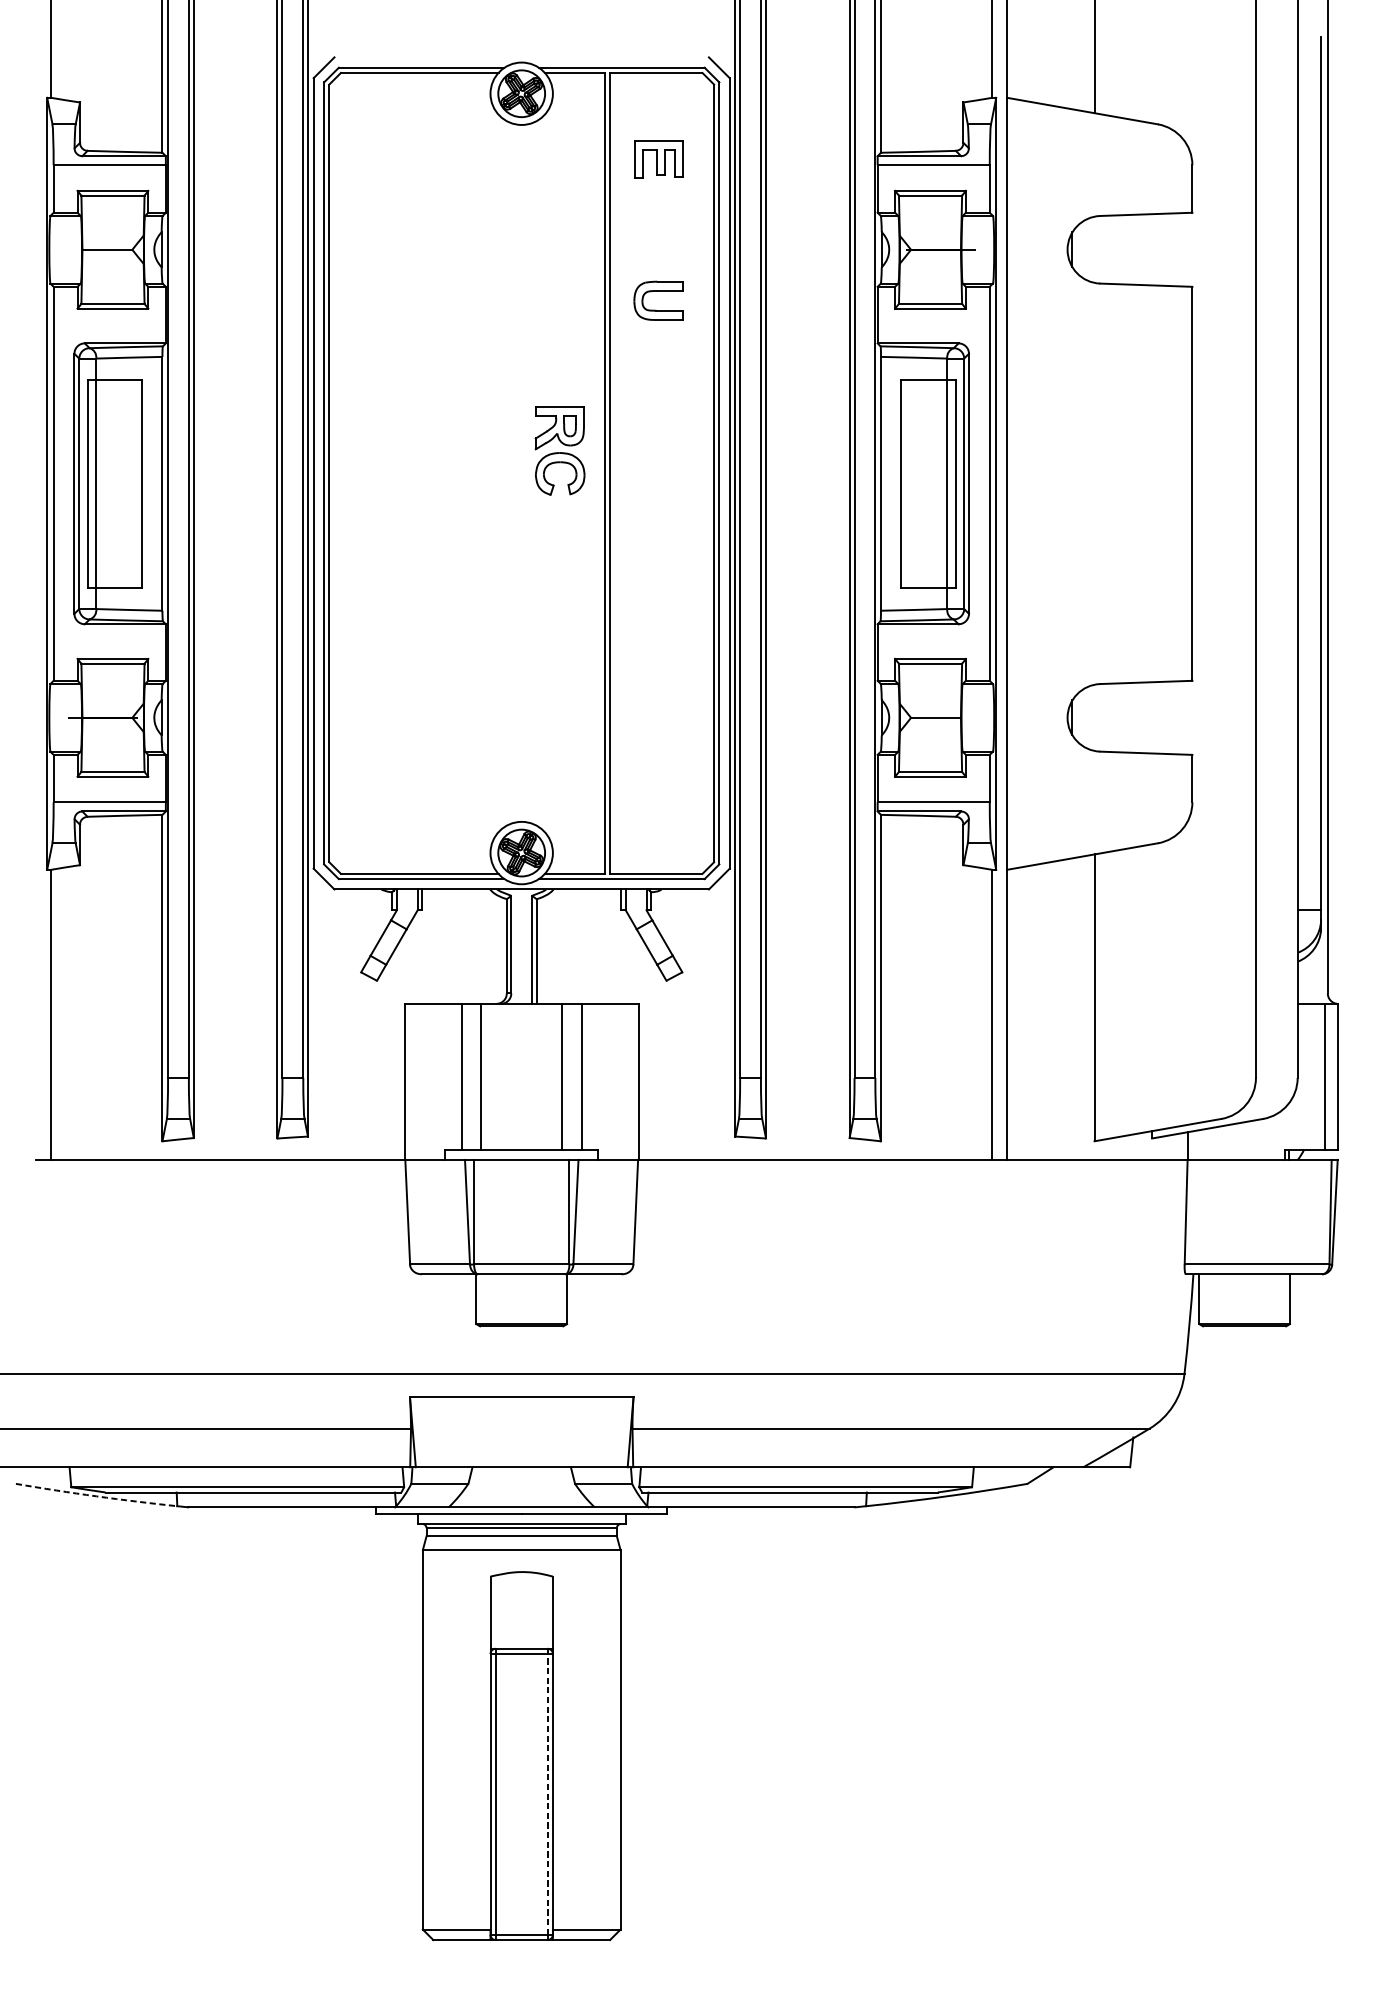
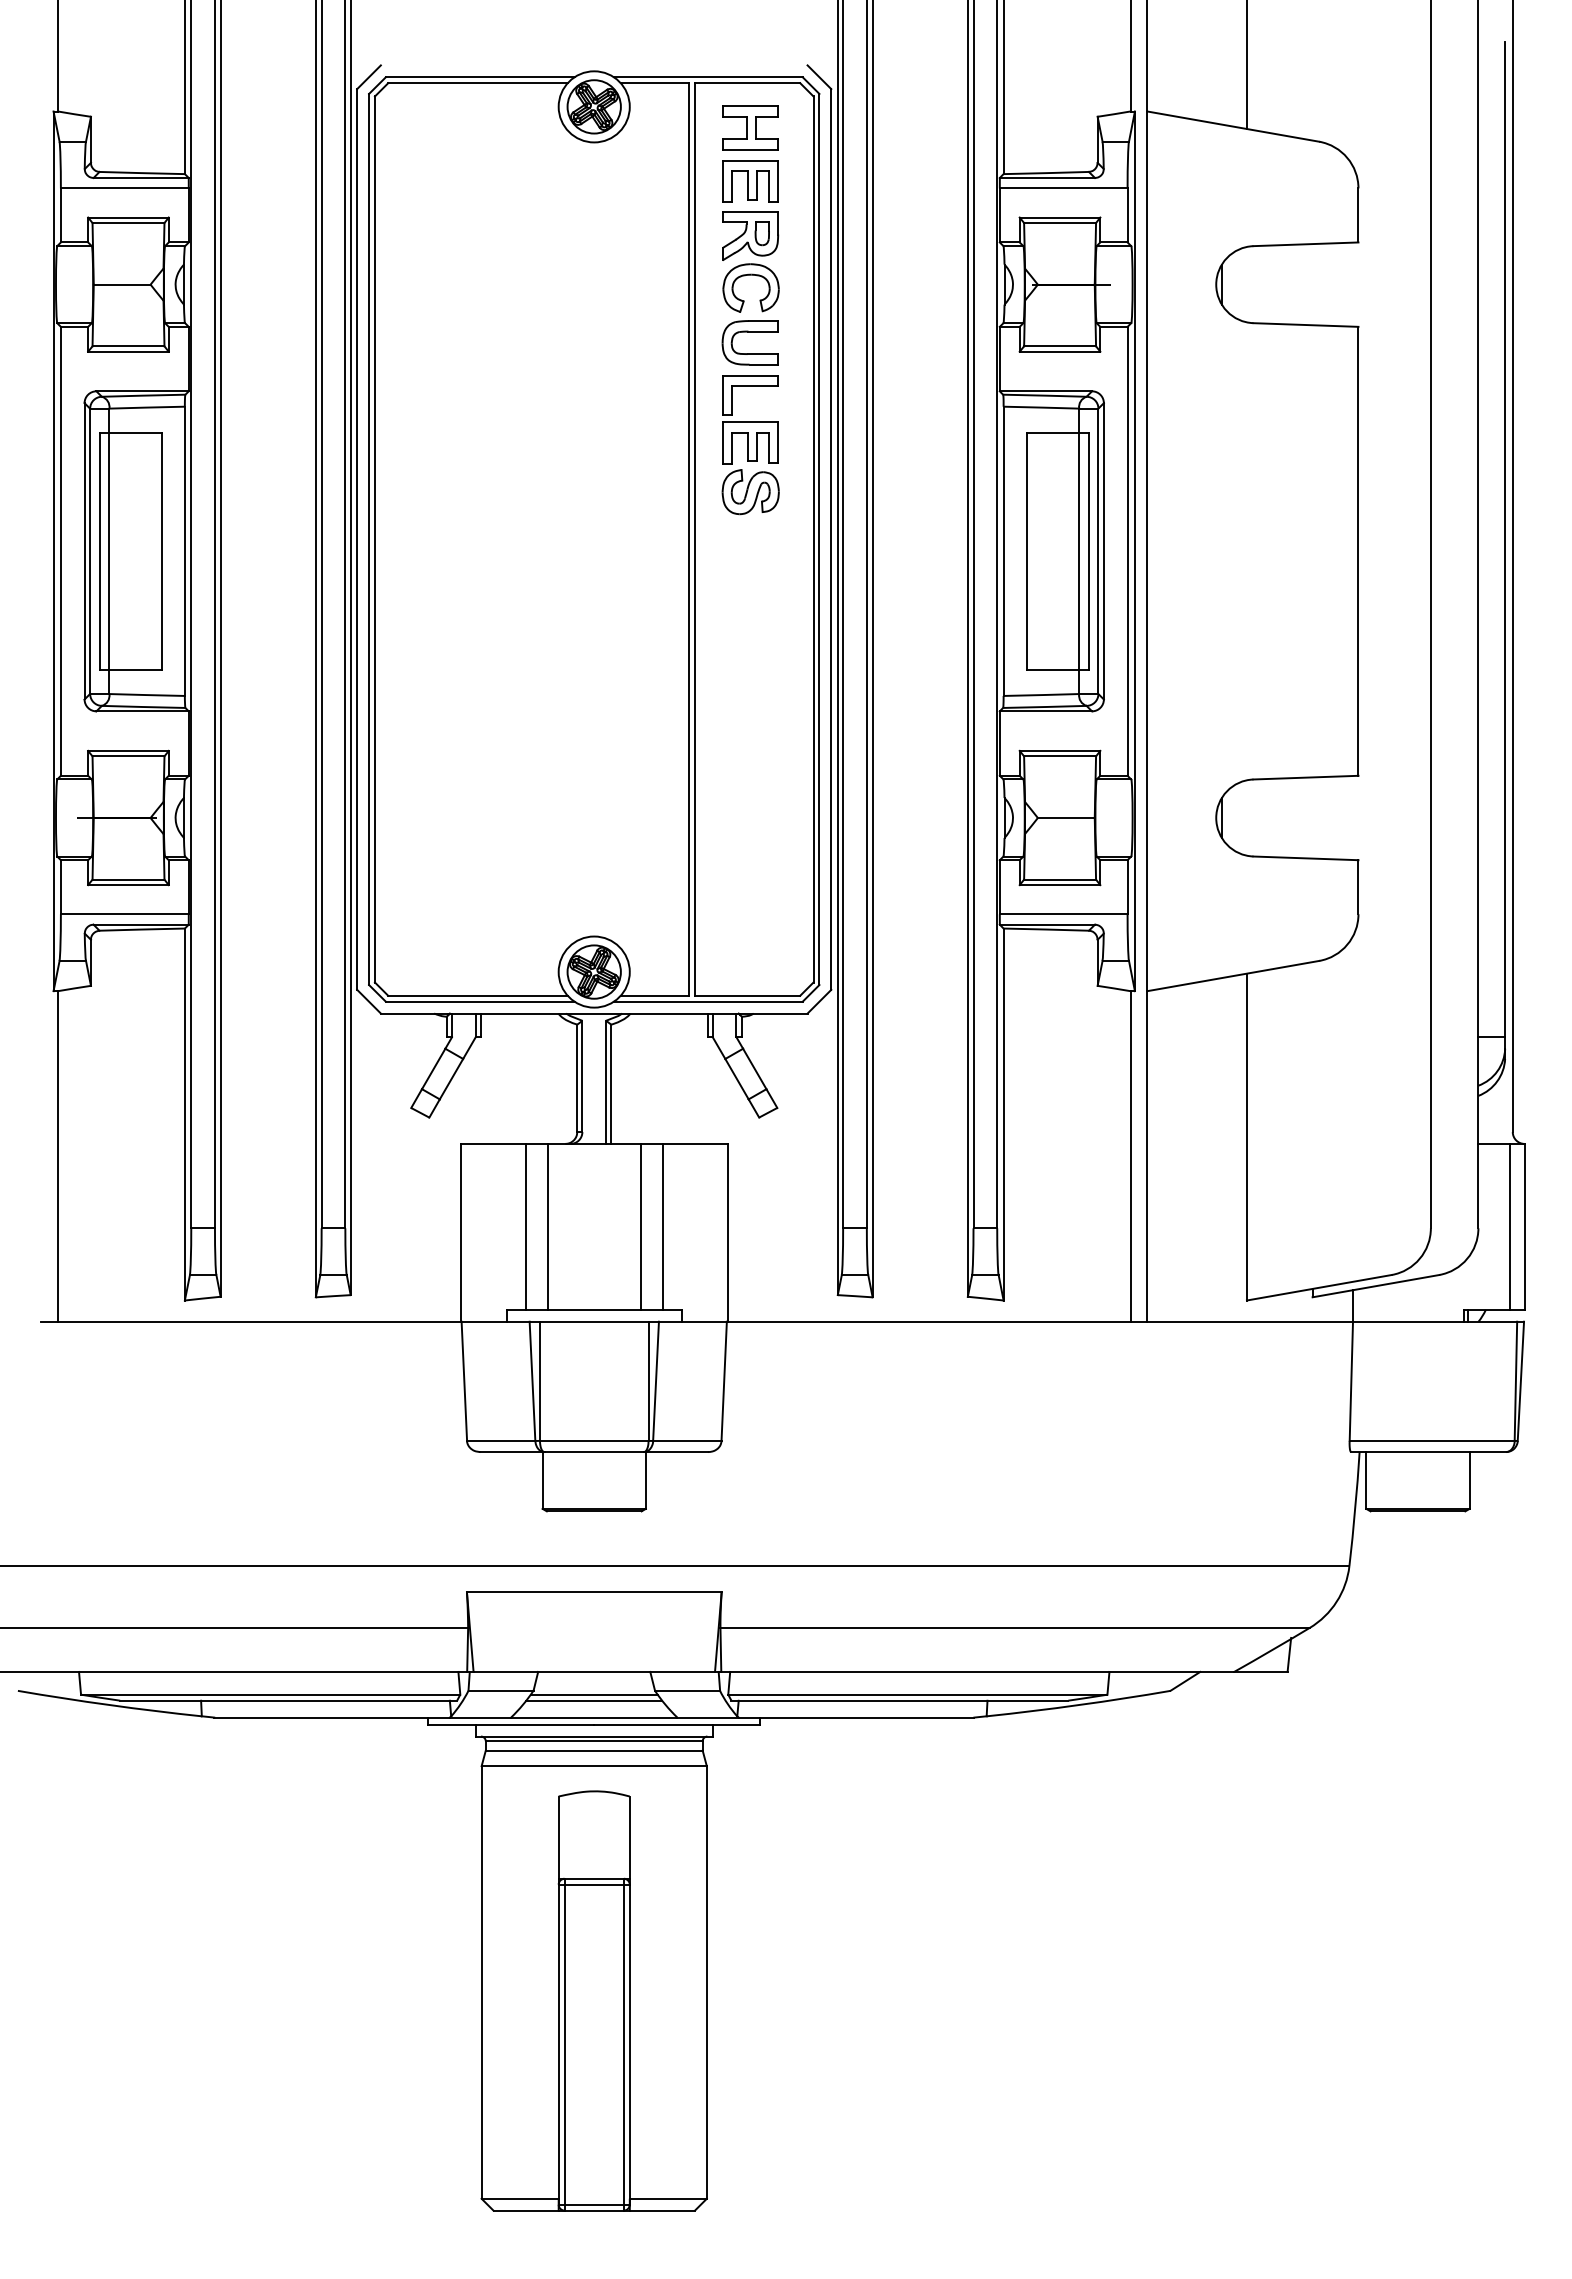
part: (658, 111) -> (750, 127), added
part: (658, 390) -> (750, 445), added
part: (559, 450) -> (750, 261), moved
line: (521, 1487) -> (593, 1694), added
line: (521, 1492) -> (594, 1700), added
arc: (96, 1496) -> (109, 1705), dashed -> solid
line: (547, 1794) -> (623, 2044), dashed -> solid

